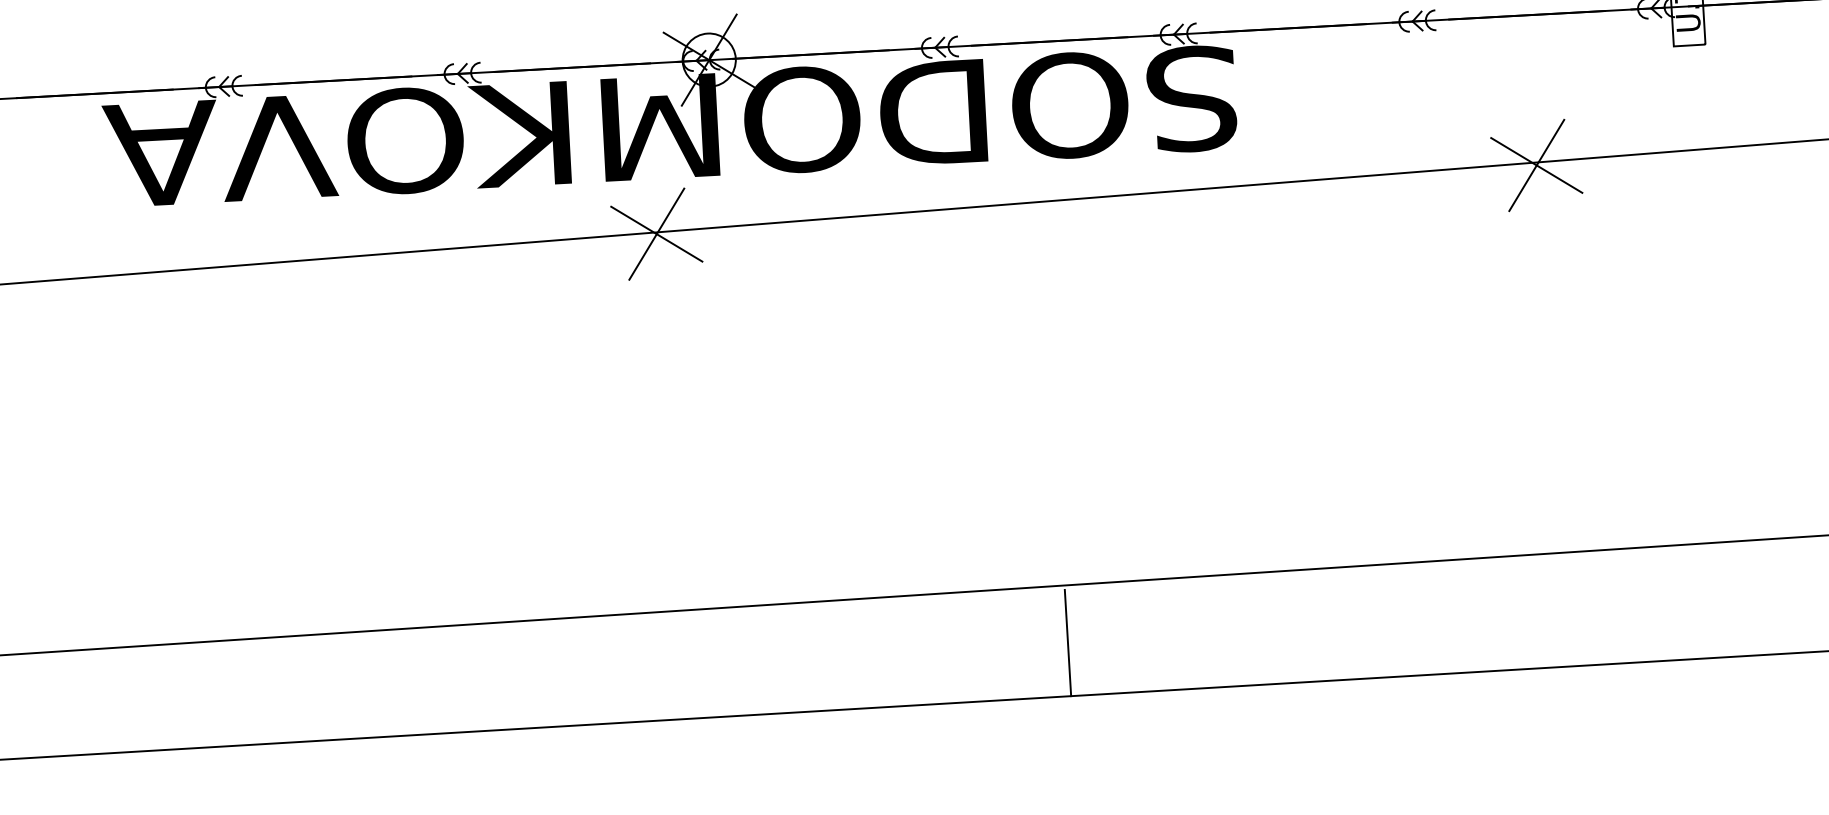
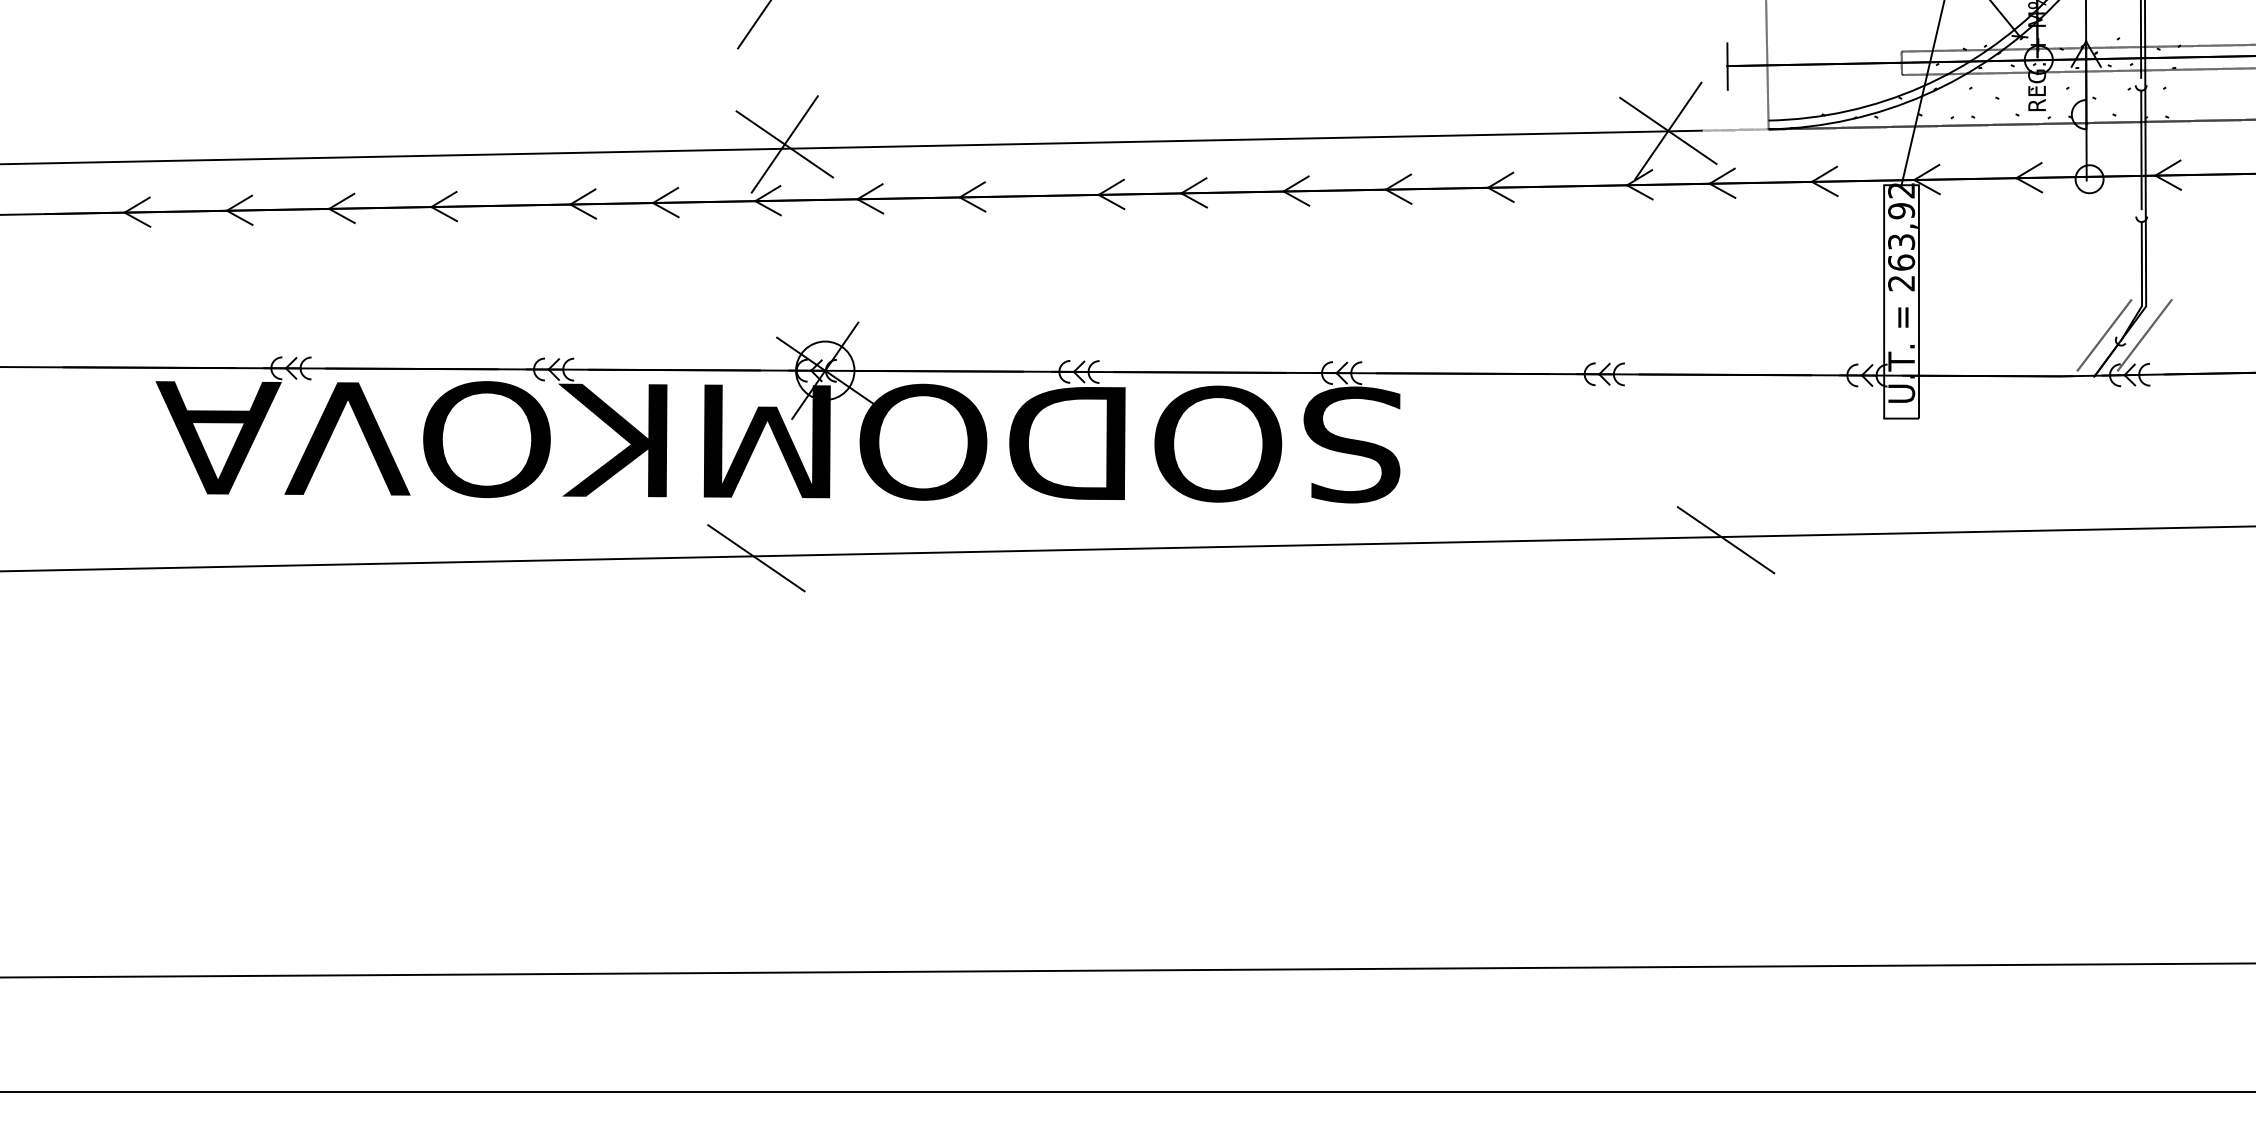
line: (1537, 165) -> (1726, 540), removed
line: (656, 234) -> (756, 558), removed
line: (1067, 643) -> (1180, 1033), removed

